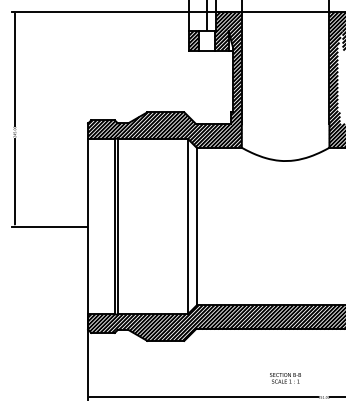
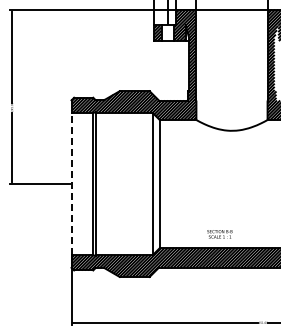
line: (88, 225) -> (71, 183), solid -> dashed
text: (285, 378) -> (219, 234), moved

